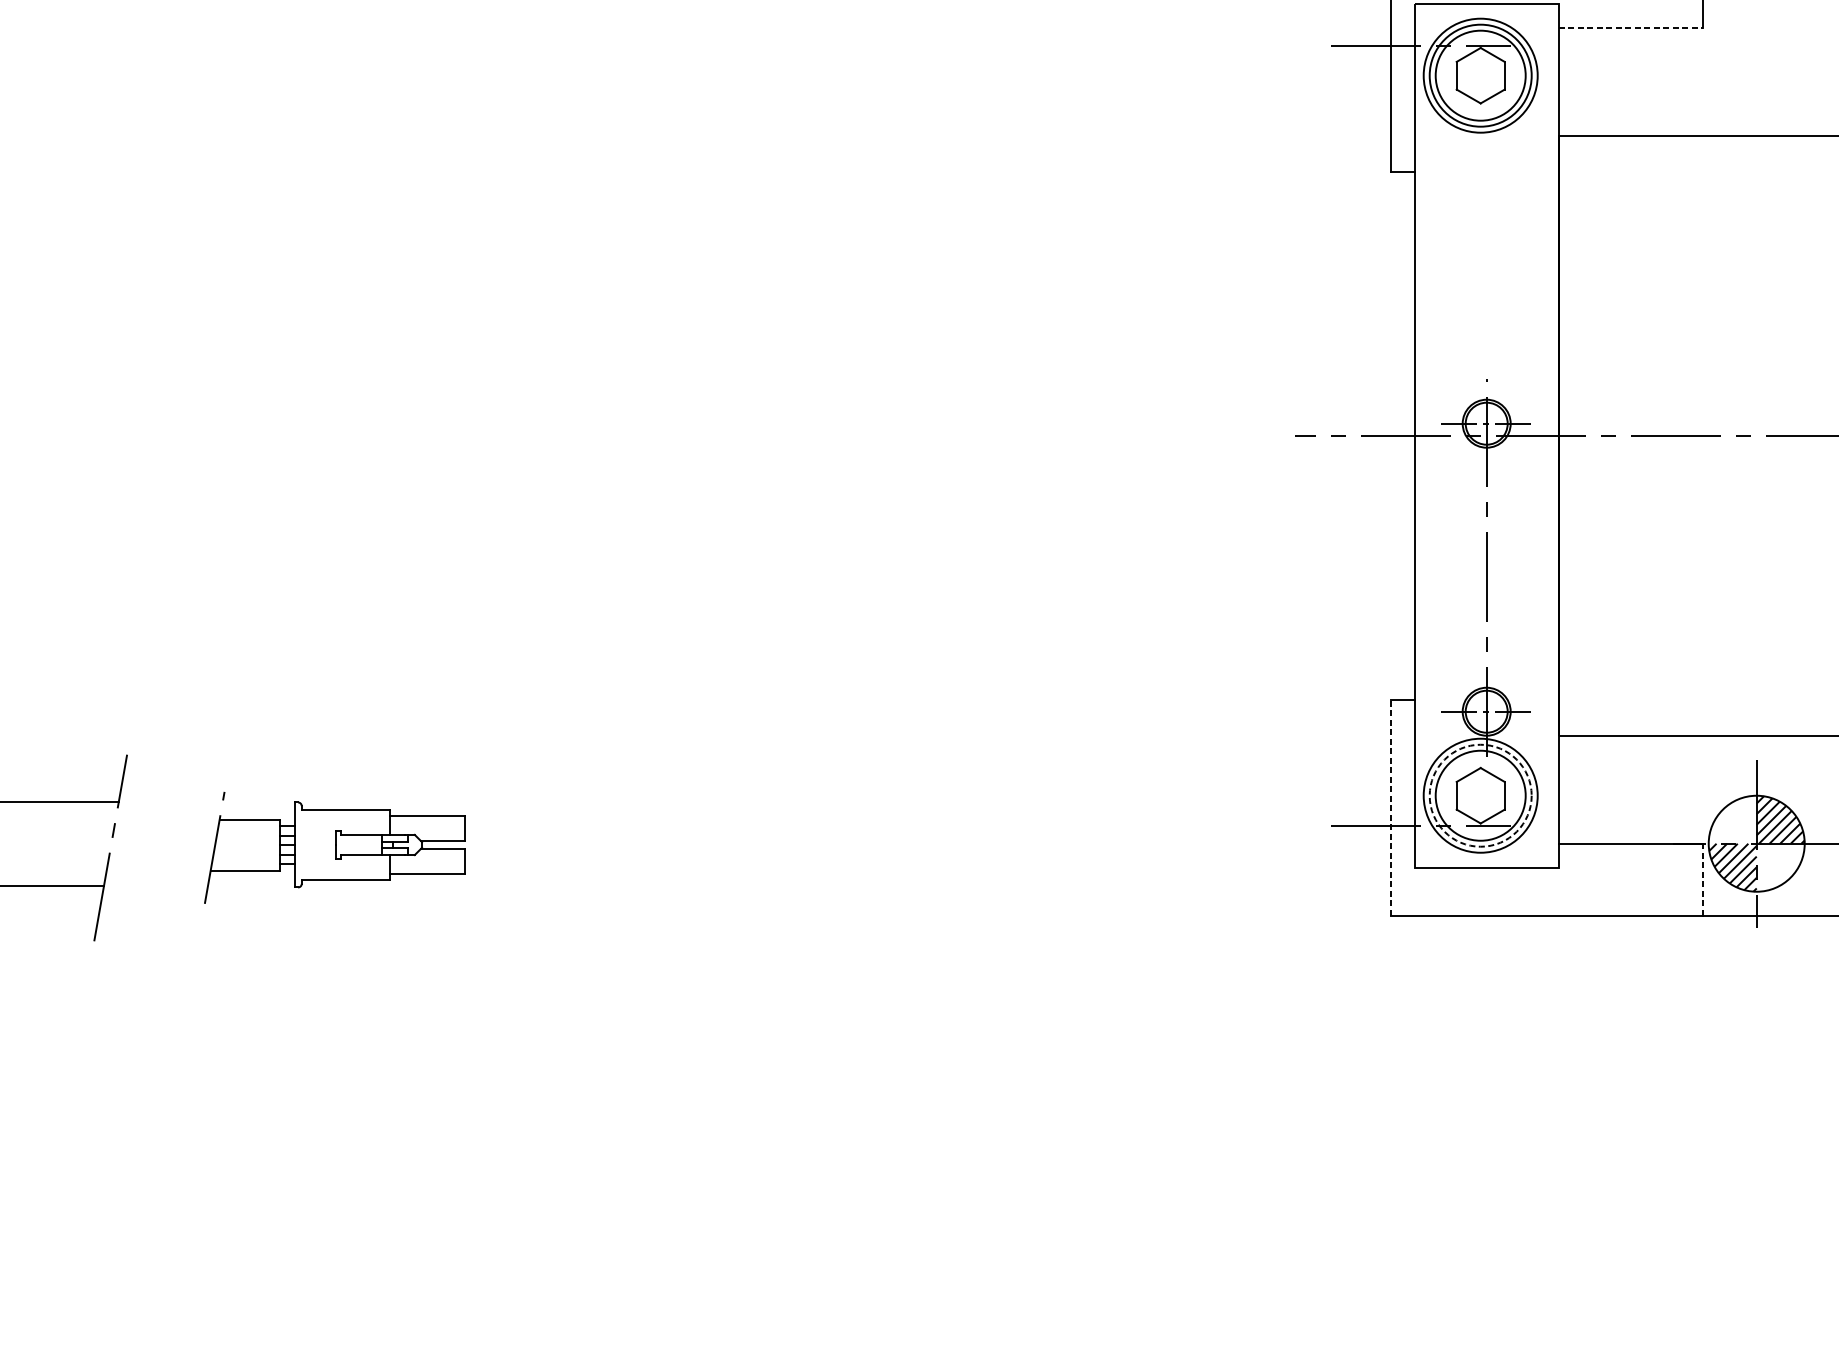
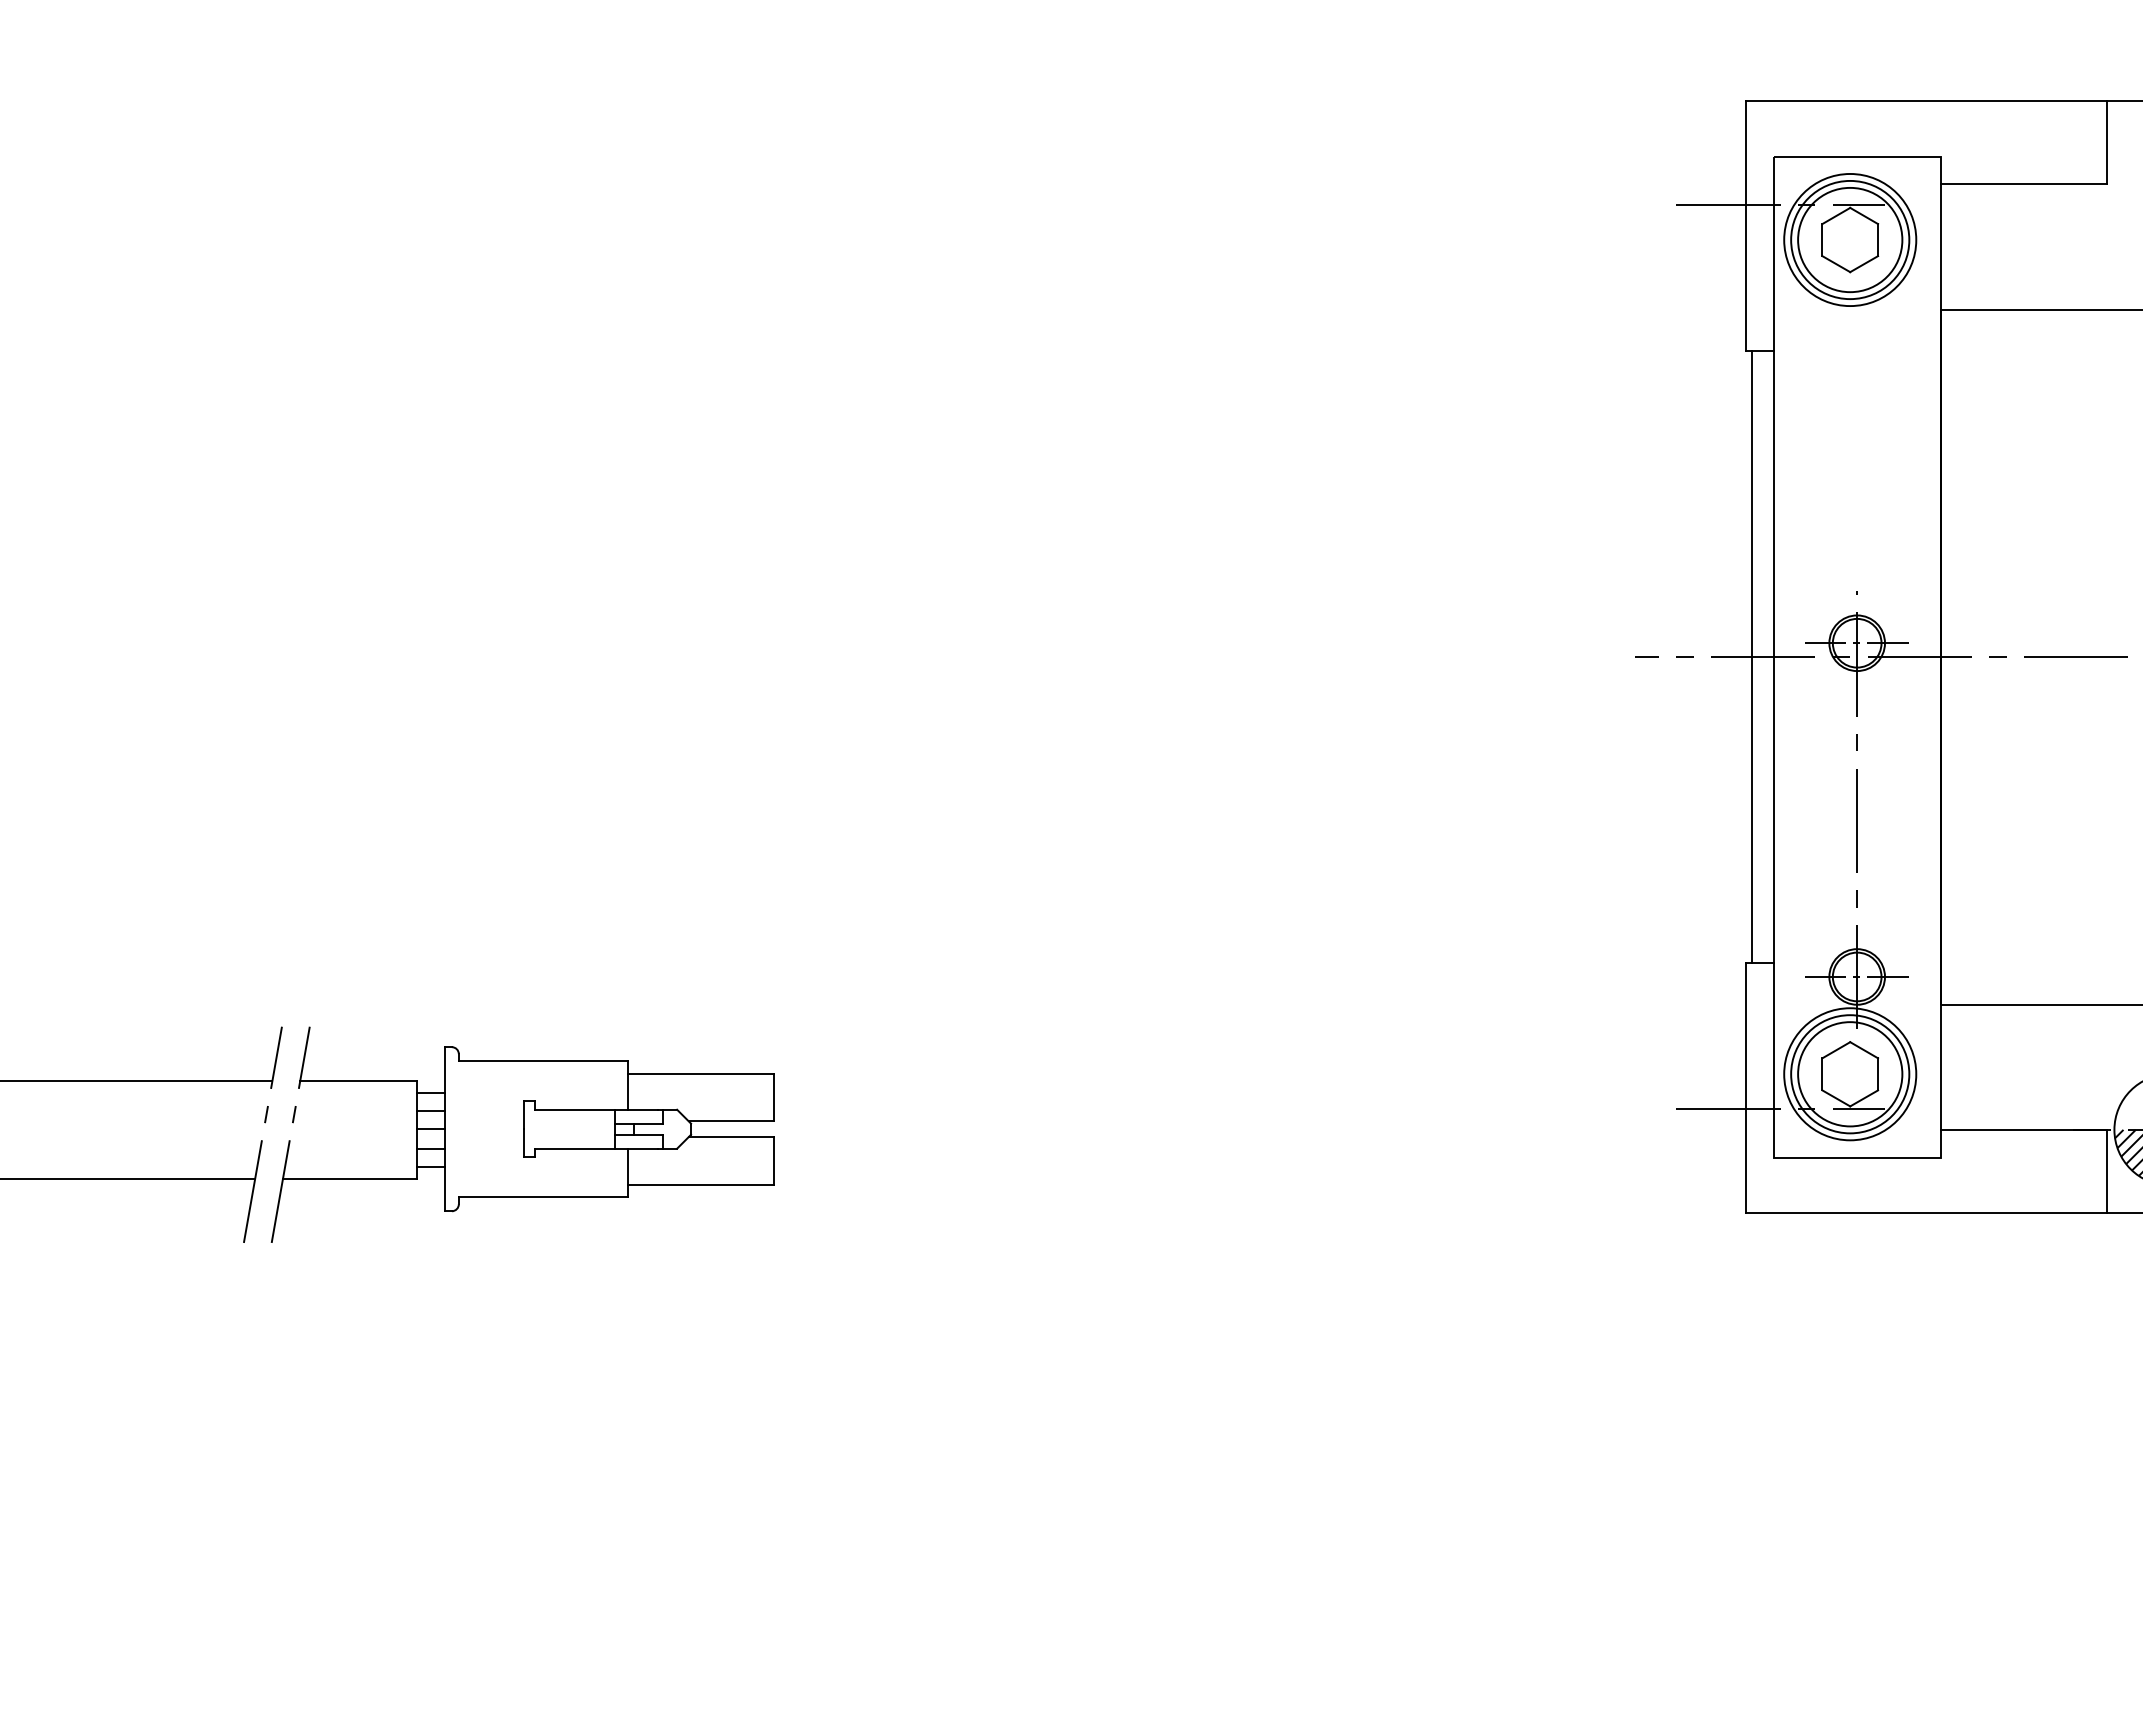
line: (1631, 27) -> (2024, 184), dashed -> solid
line: (1395, 436) -> (1751, 657), added
circle: (1480, 795) -> (1850, 1074), dashed -> solid
line: (1390, 807) -> (1745, 1087), dashed -> solid
part: (334, 847) -> (522, 1134), size x1.67
line: (1702, 879) -> (2107, 1171), dashed -> solid

